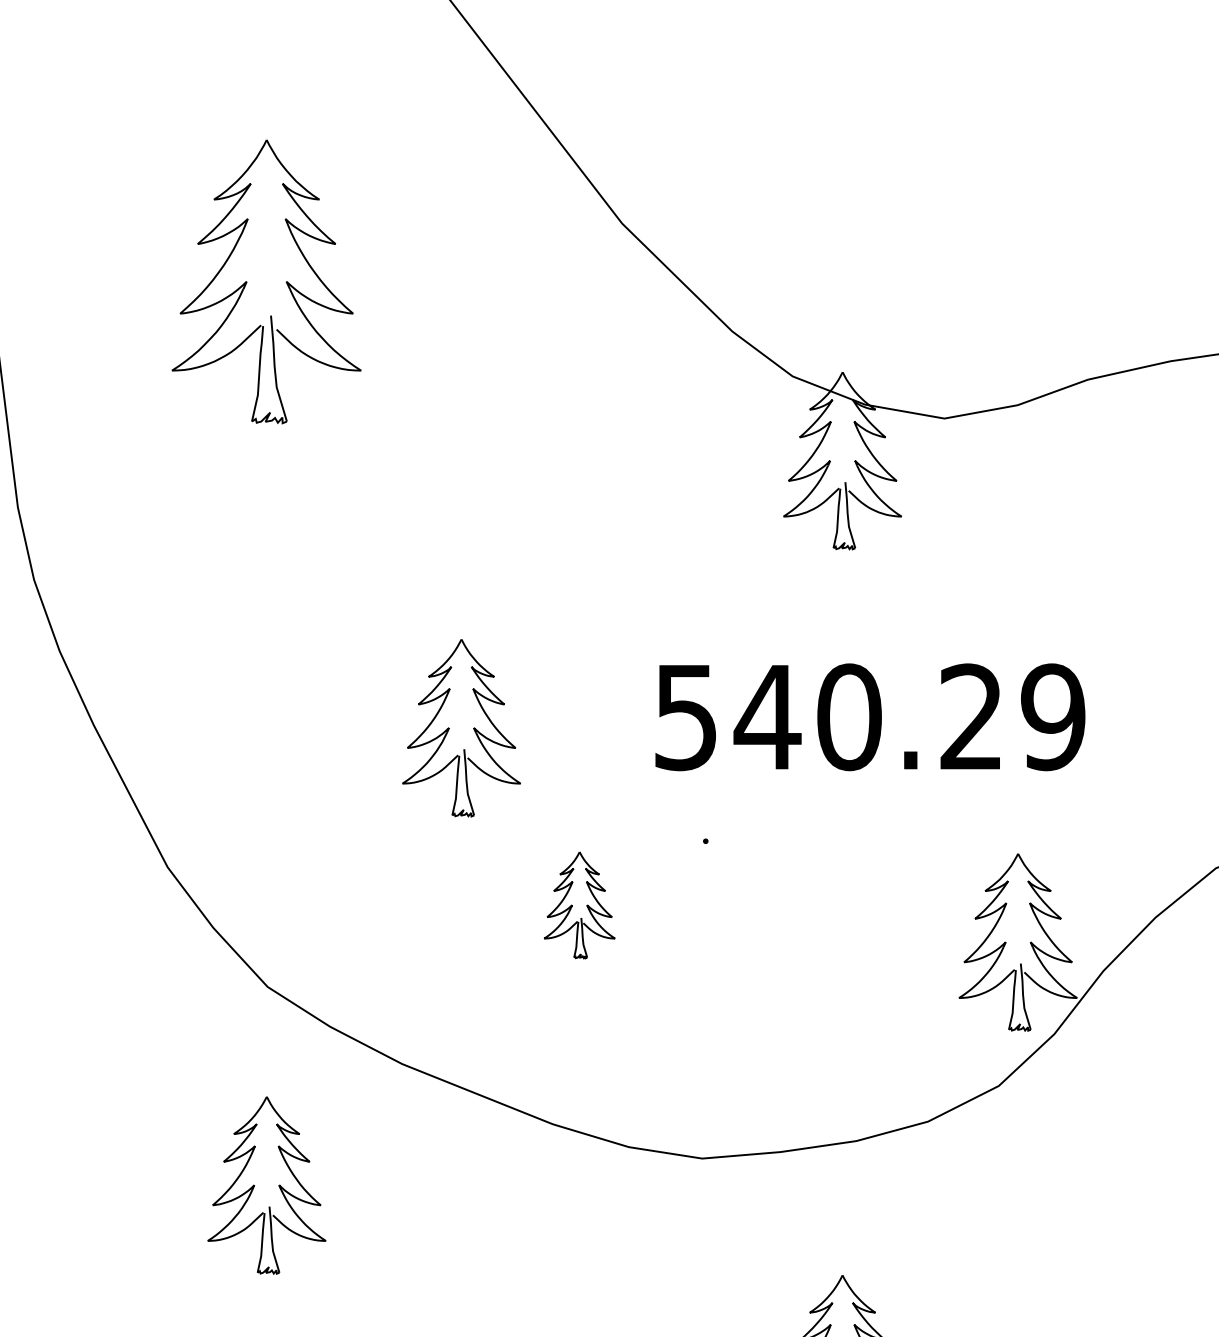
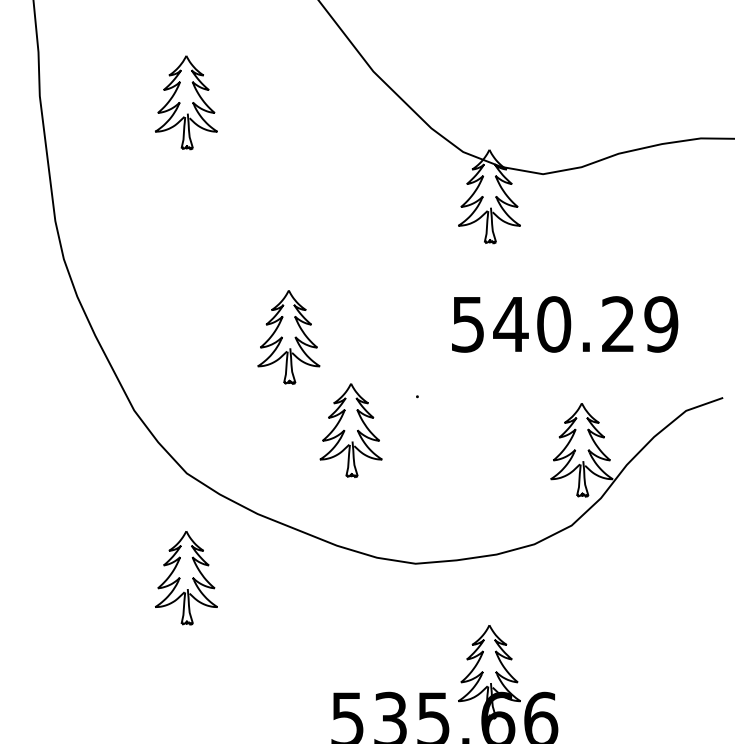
part: (267, 282) -> (186, 102), size x0.62
text: (871, 717) -> (565, 324), moved
part: (578, 905) -> (350, 430), size x1.67

